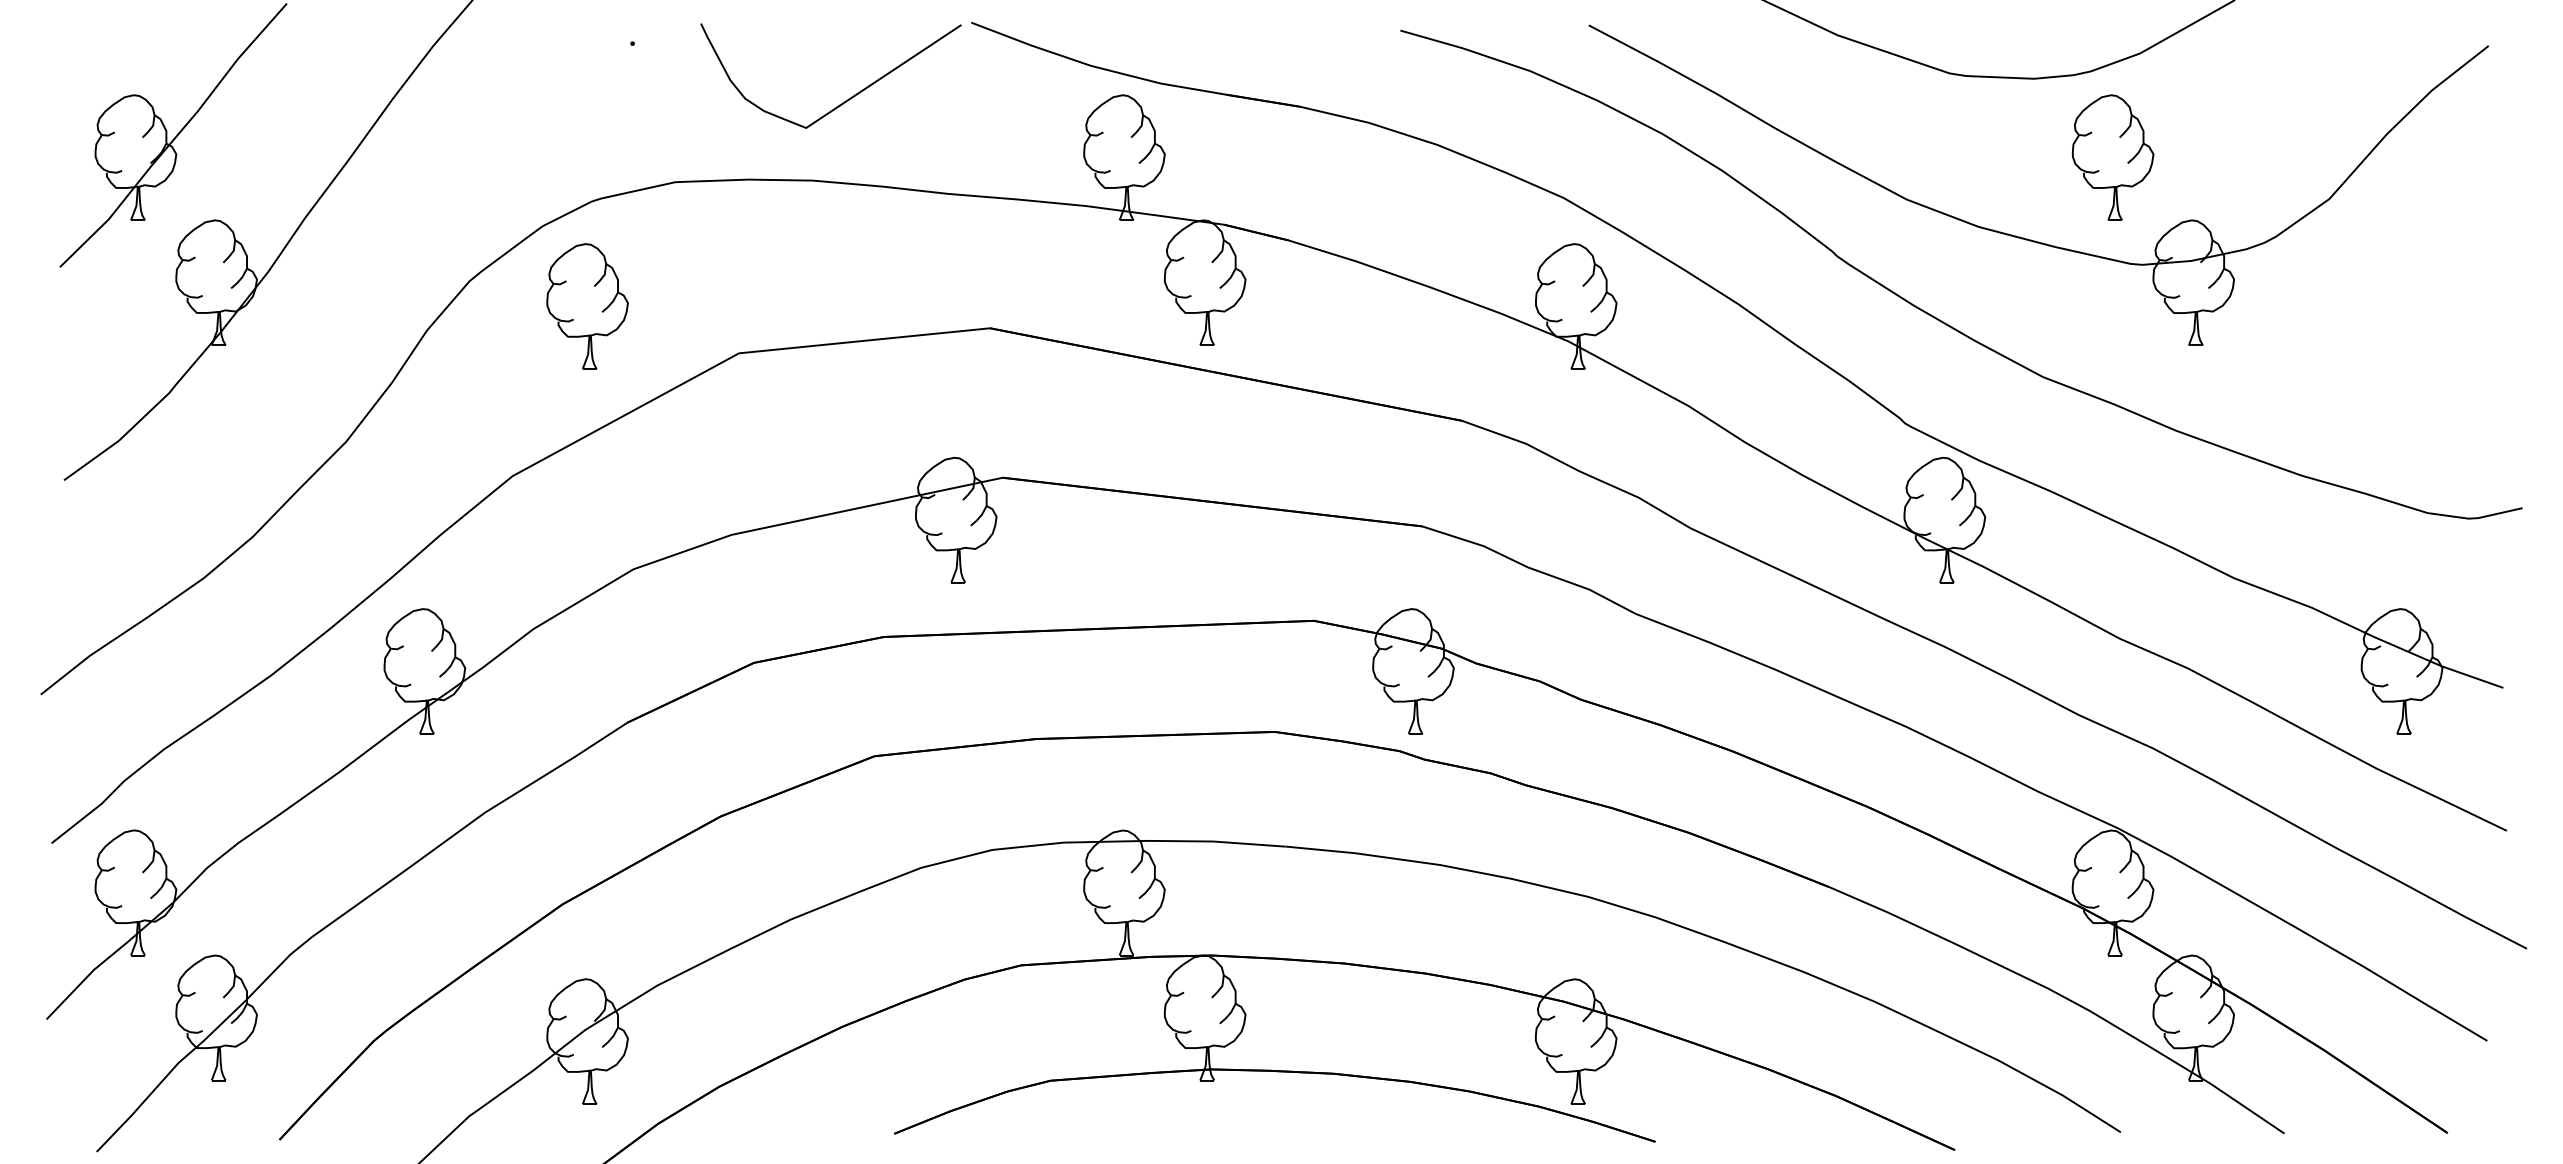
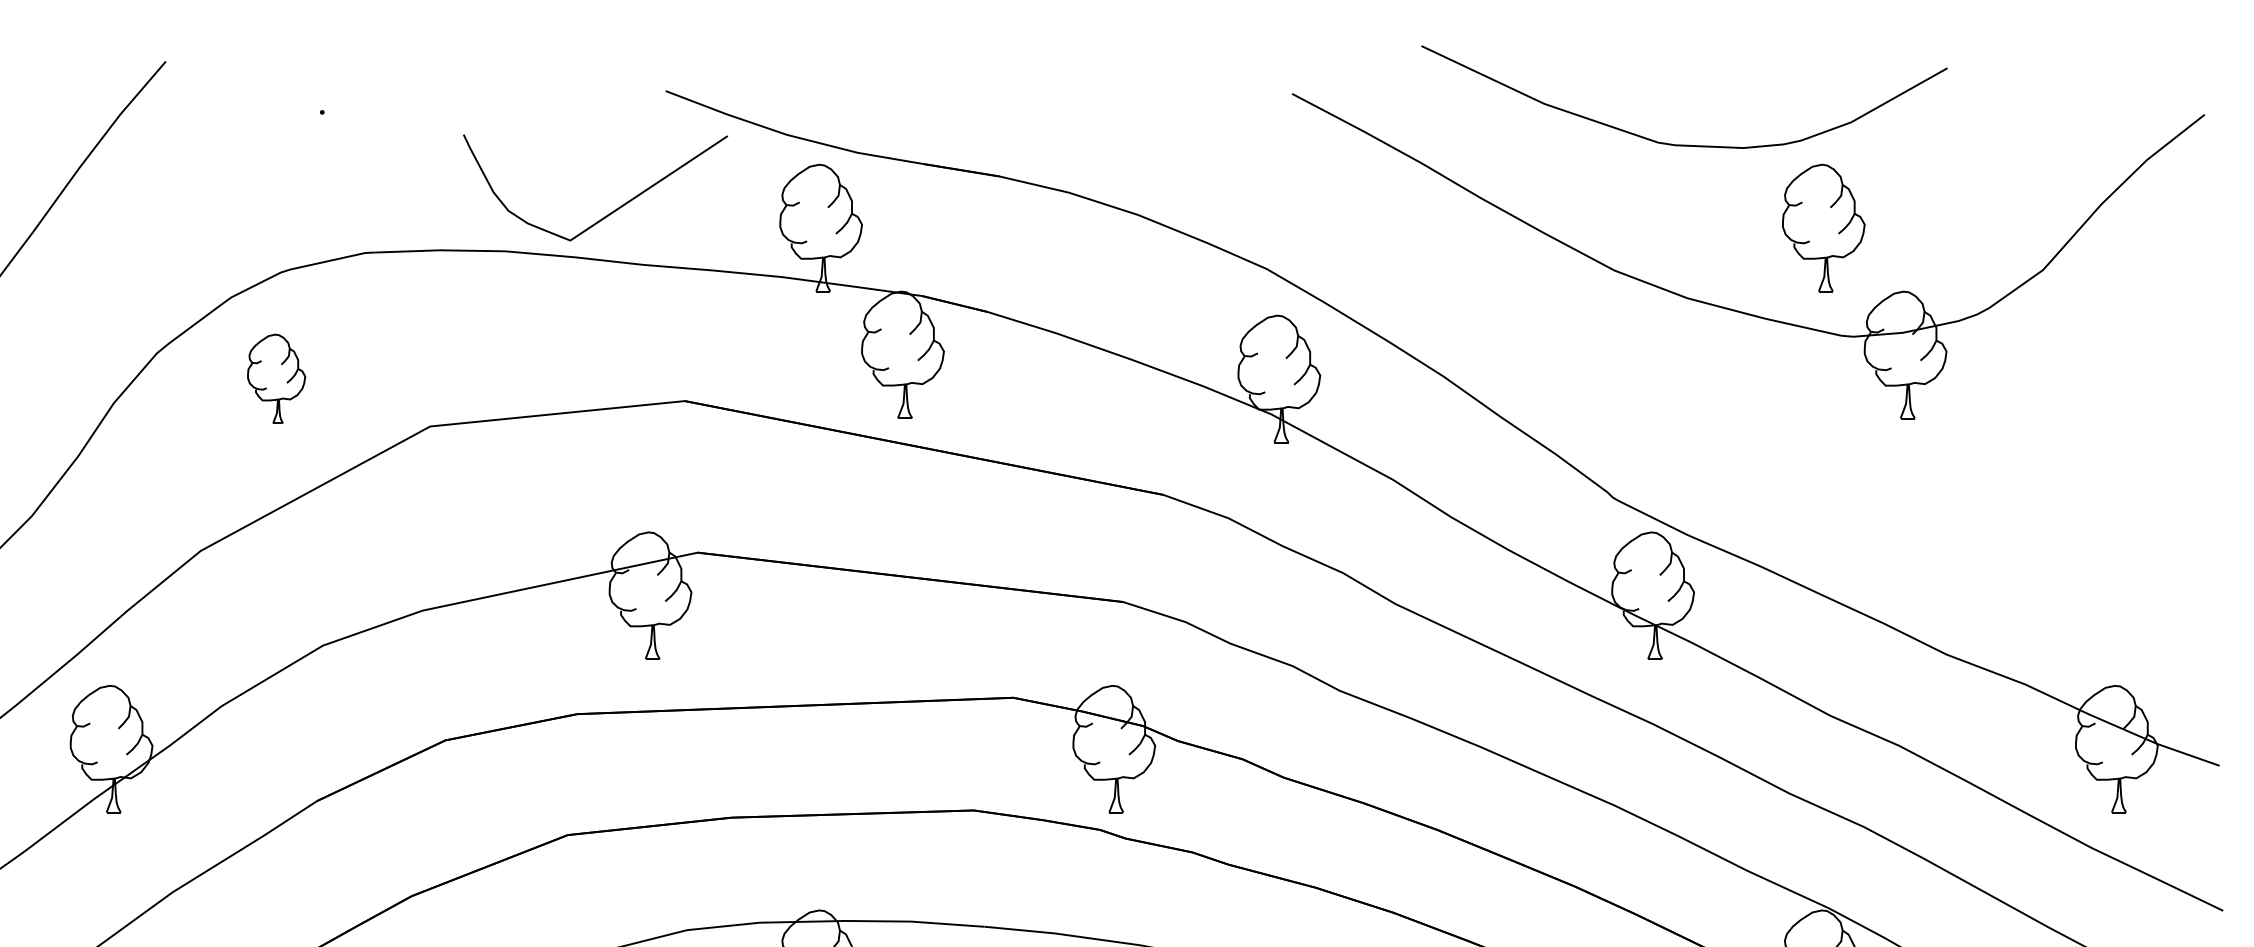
curve: (845, 100) -> (610, 212), moved
part: (587, 306) -> (276, 378), size x0.7
curve: (1933, 315) -> (1641, 388), removed

